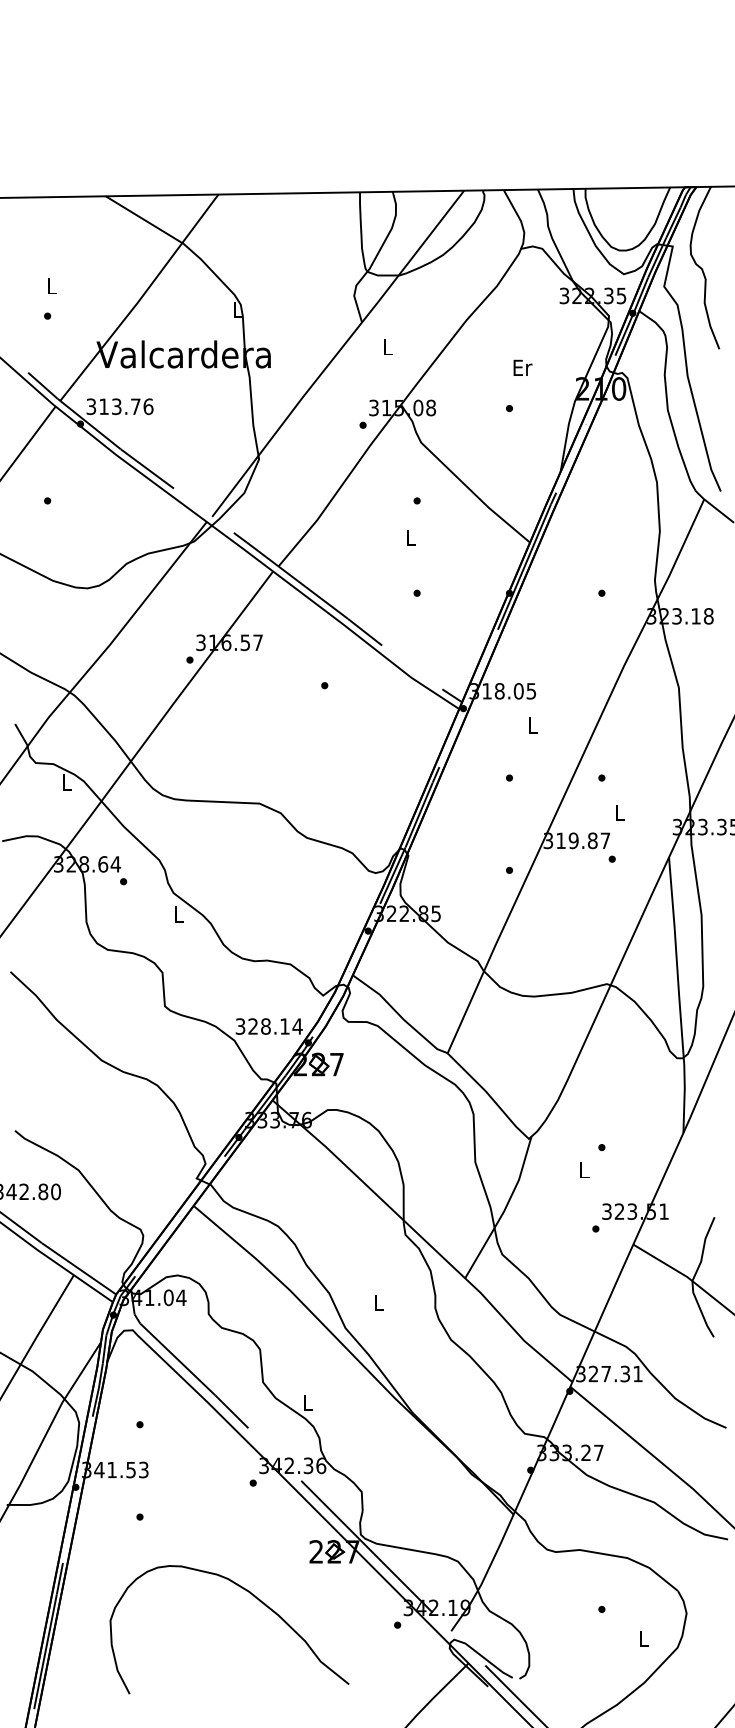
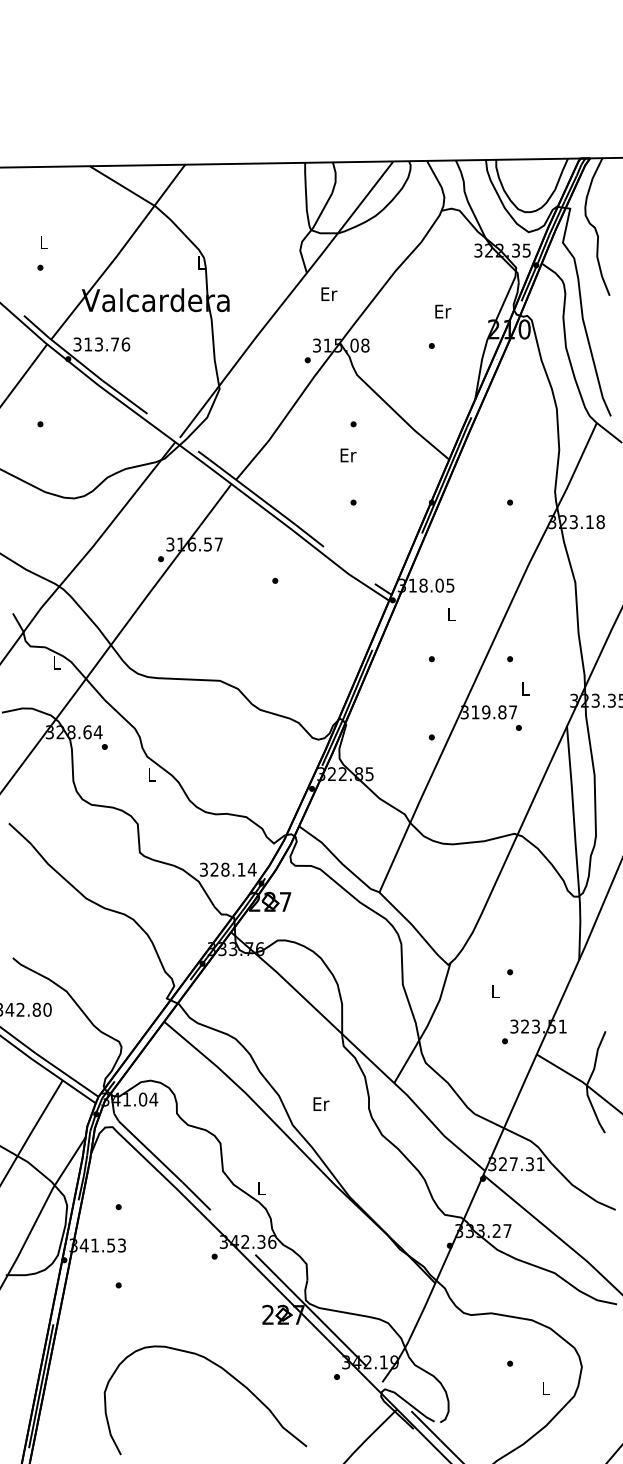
text: (388, 347) -> (329, 294), L -> Er
text: (411, 537) -> (348, 455), L -> Er
text: (379, 1303) -> (321, 1104), L -> Er
curve: (255, 1598) -> (227, 1373), moved

